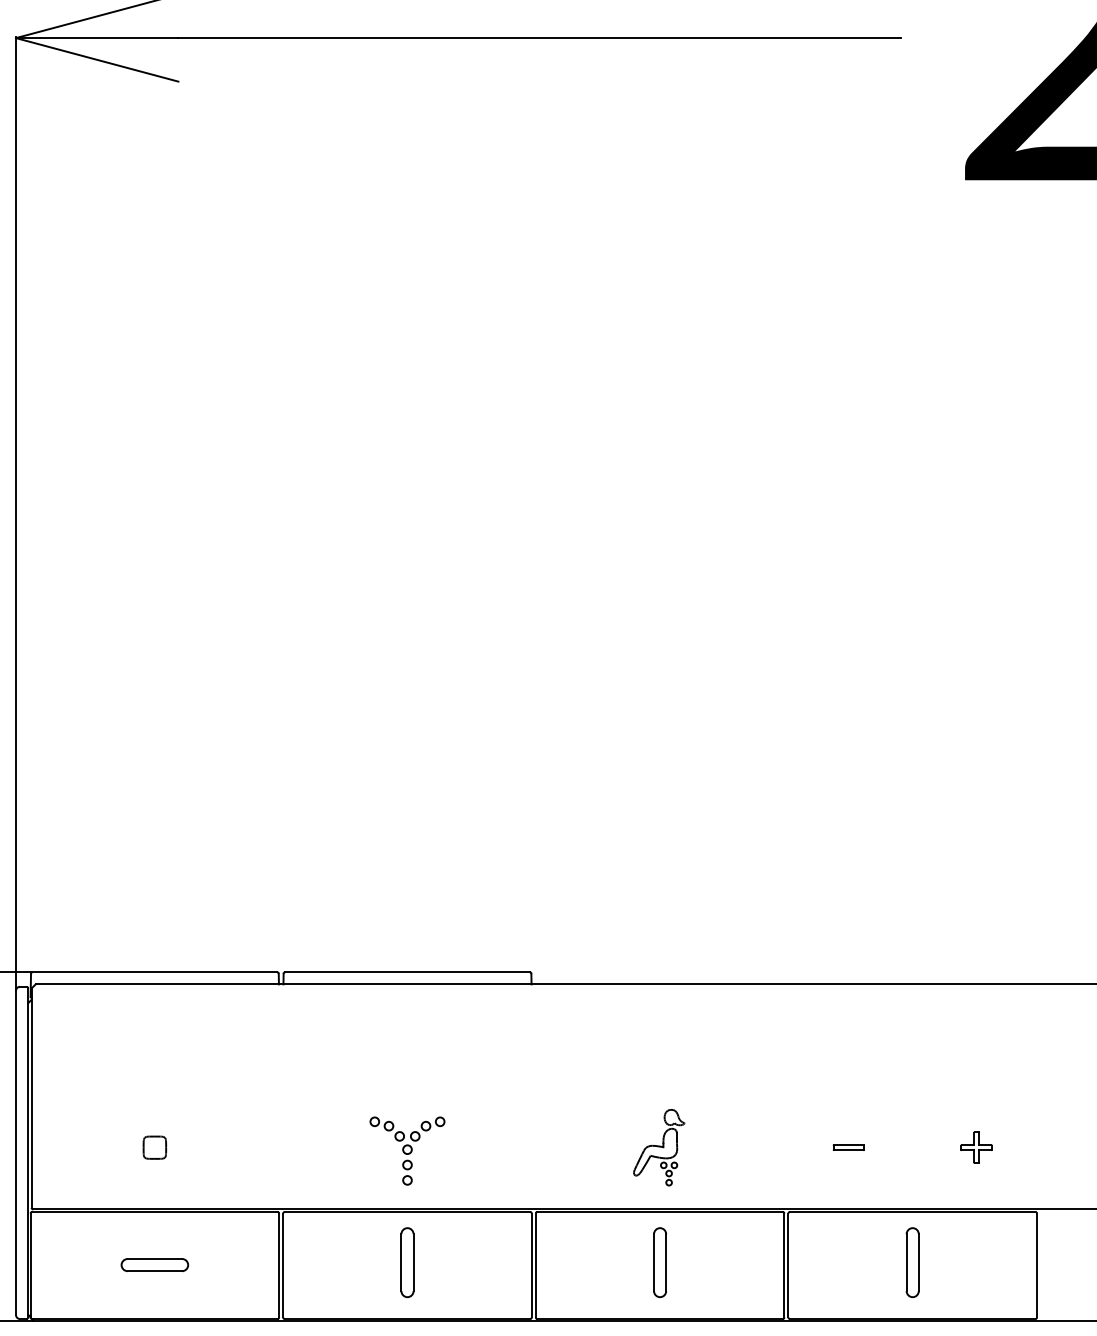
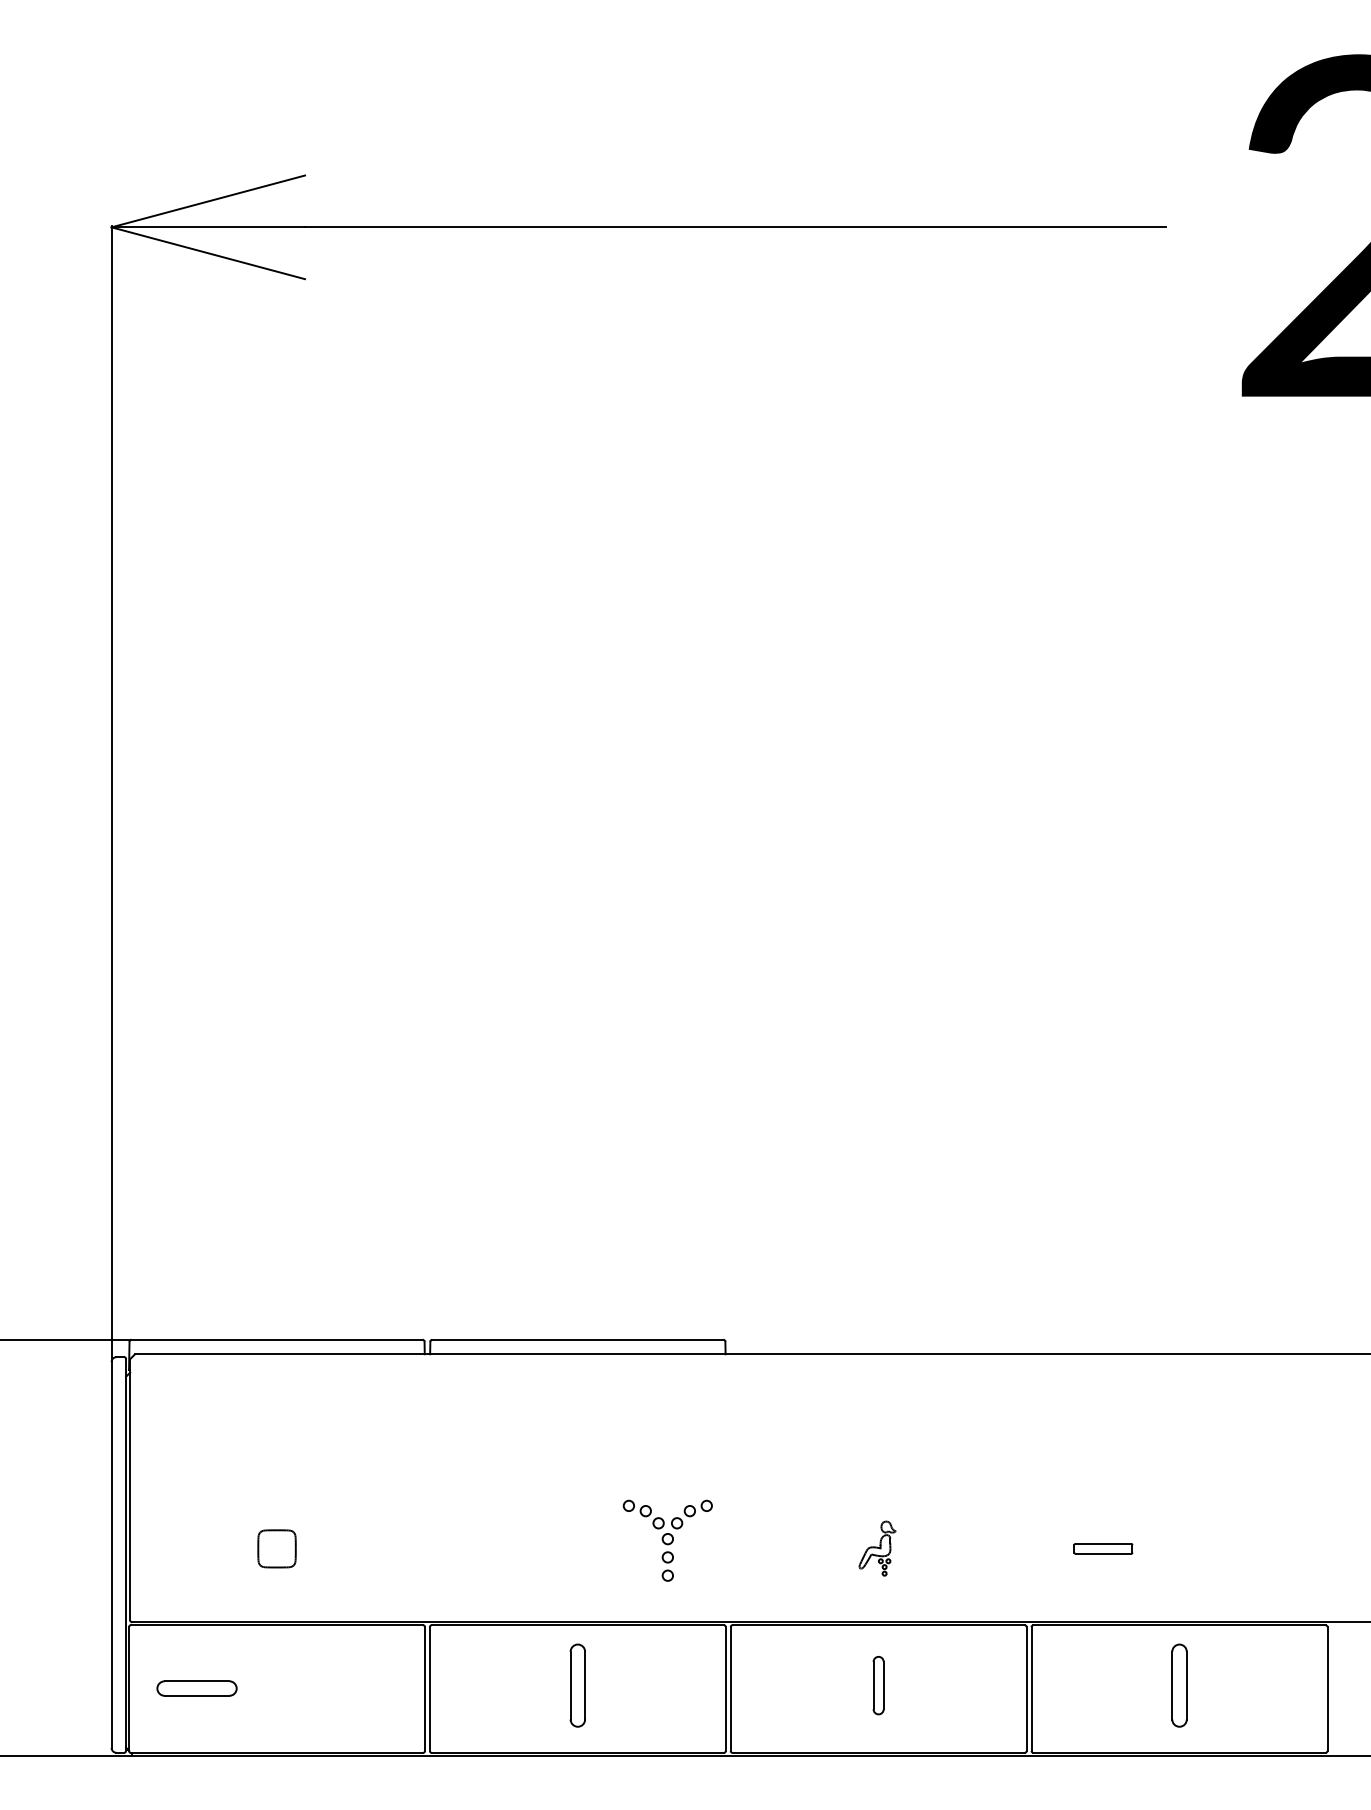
part: (154, 1147) -> (276, 1548), size x1.4
part: (659, 1147) -> (877, 1548), size x0.6
part: (848, 1147) -> (1103, 1548), size x1.6
part: (976, 1147) -> (1255, 1548), removed
part: (407, 1150) -> (667, 1540), moved
part: (659, 1262) -> (878, 1685), size x0.7
part: (154, 1265) -> (196, 1688), moved

